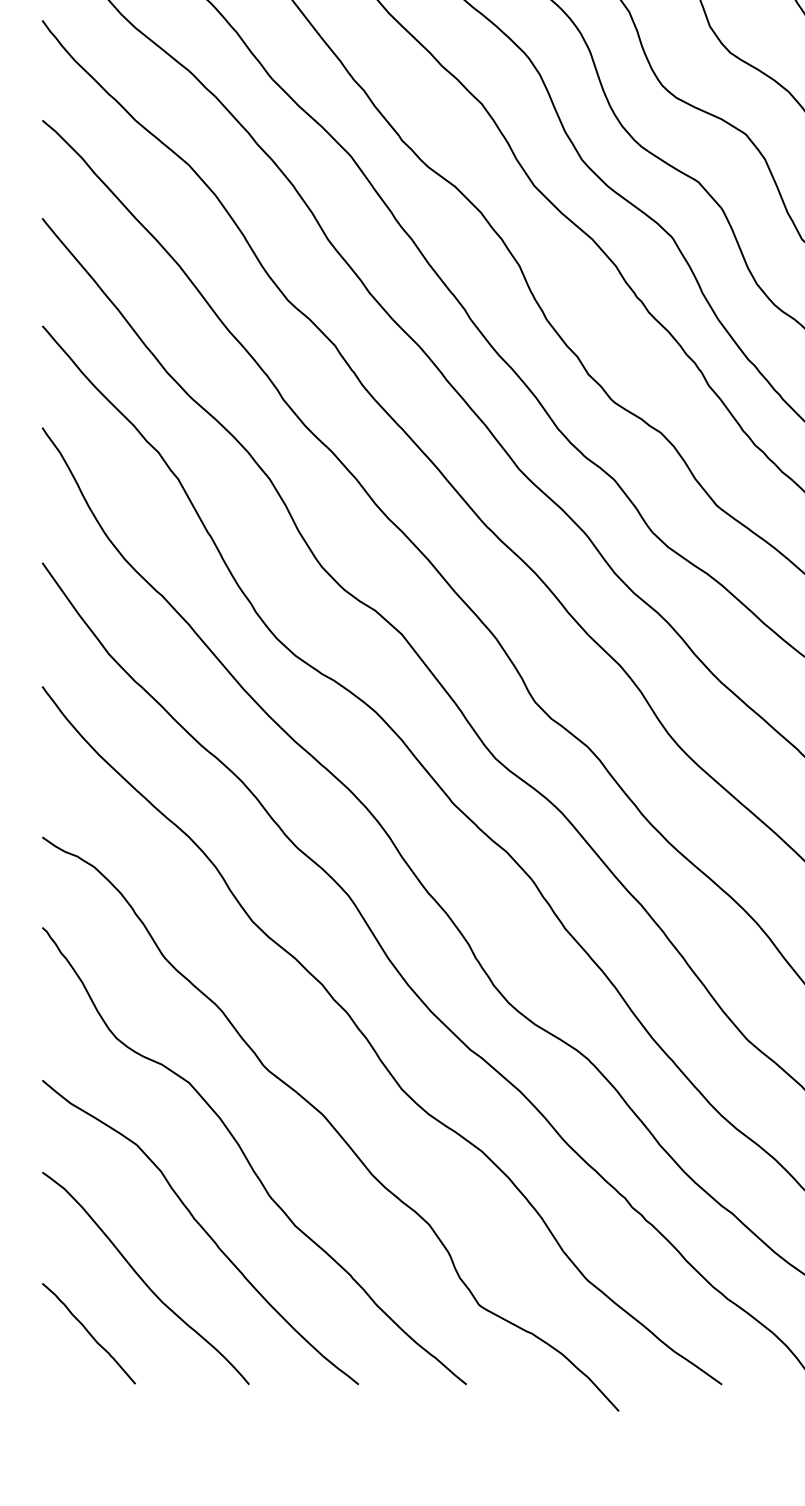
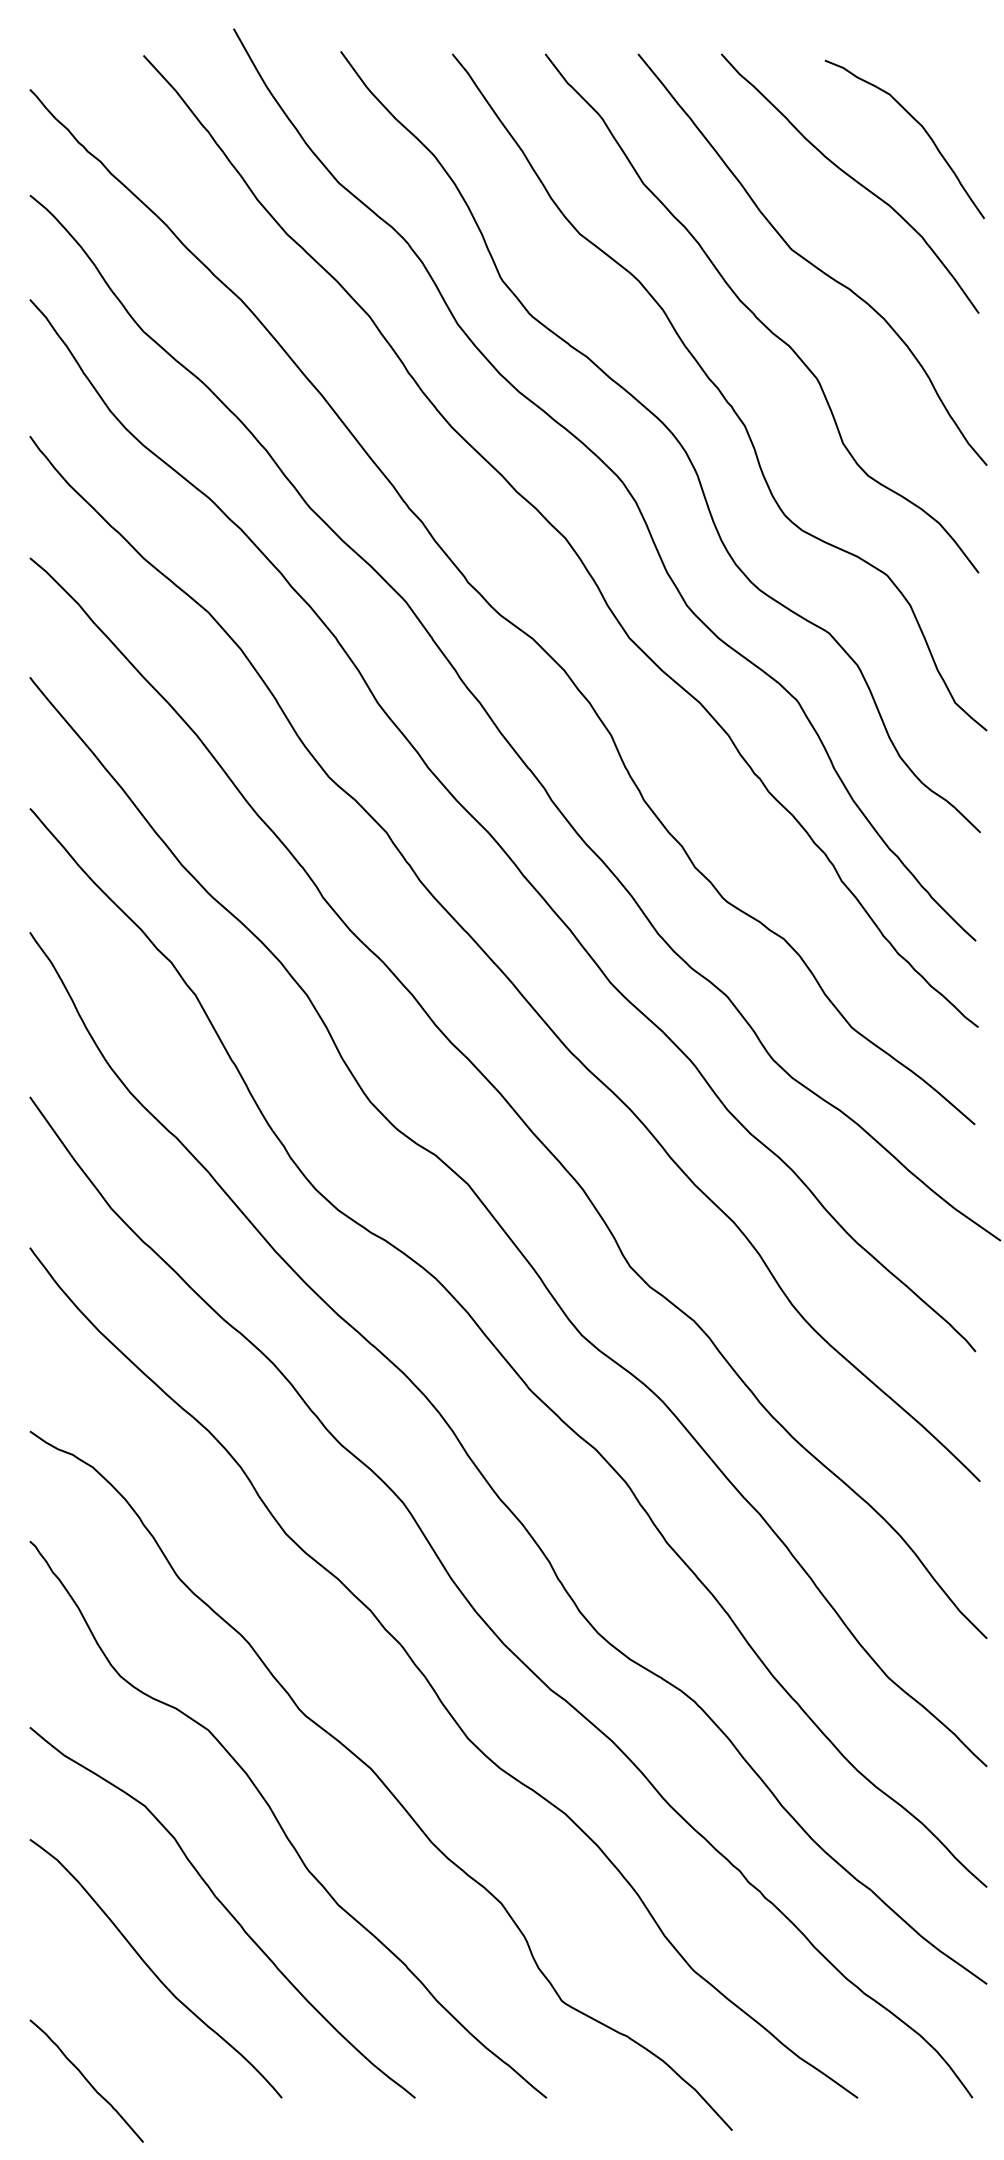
curve: (88, 1333) -> (86, 2080), moved

